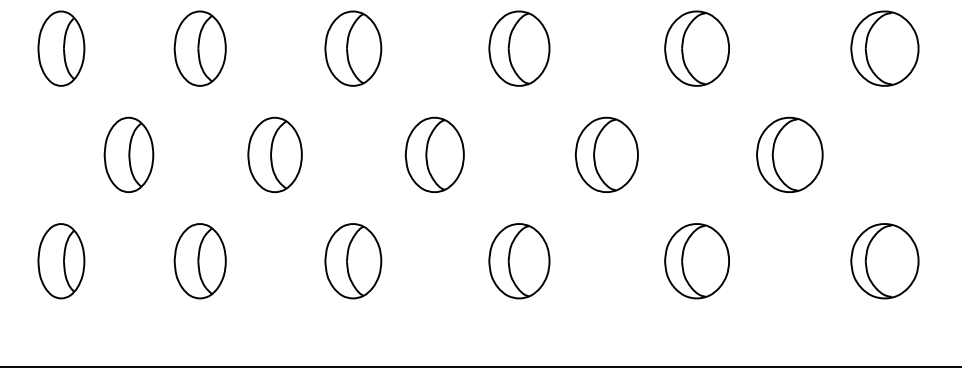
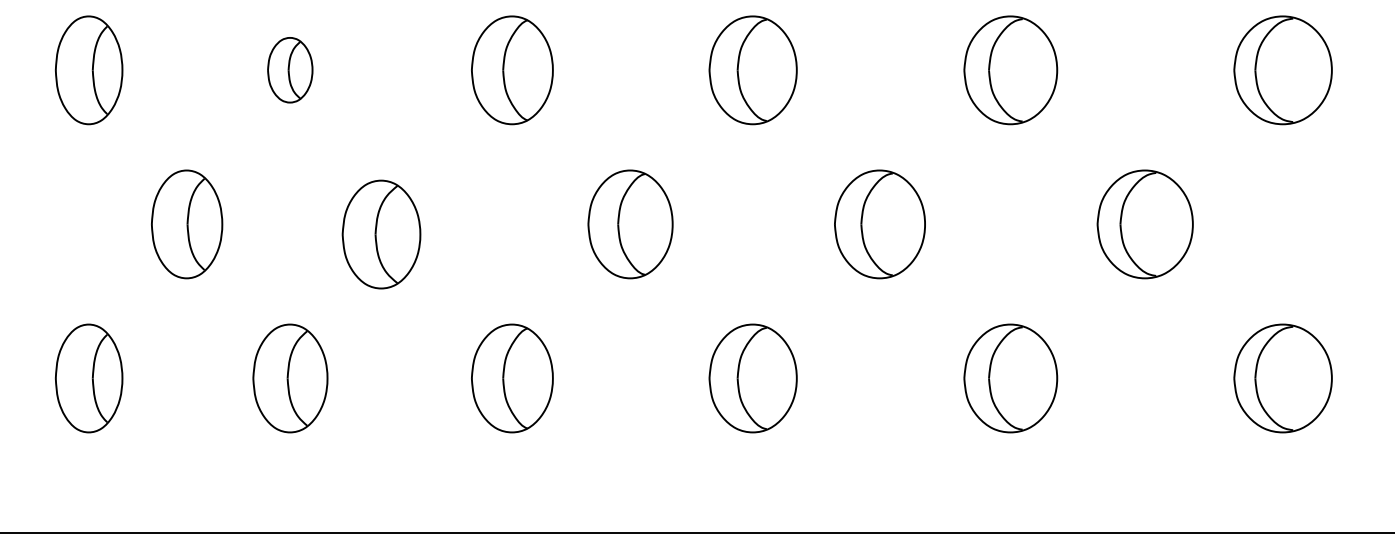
part: (199, 48) -> (289, 70), size x0.6
part: (274, 154) -> (380, 233), moved

